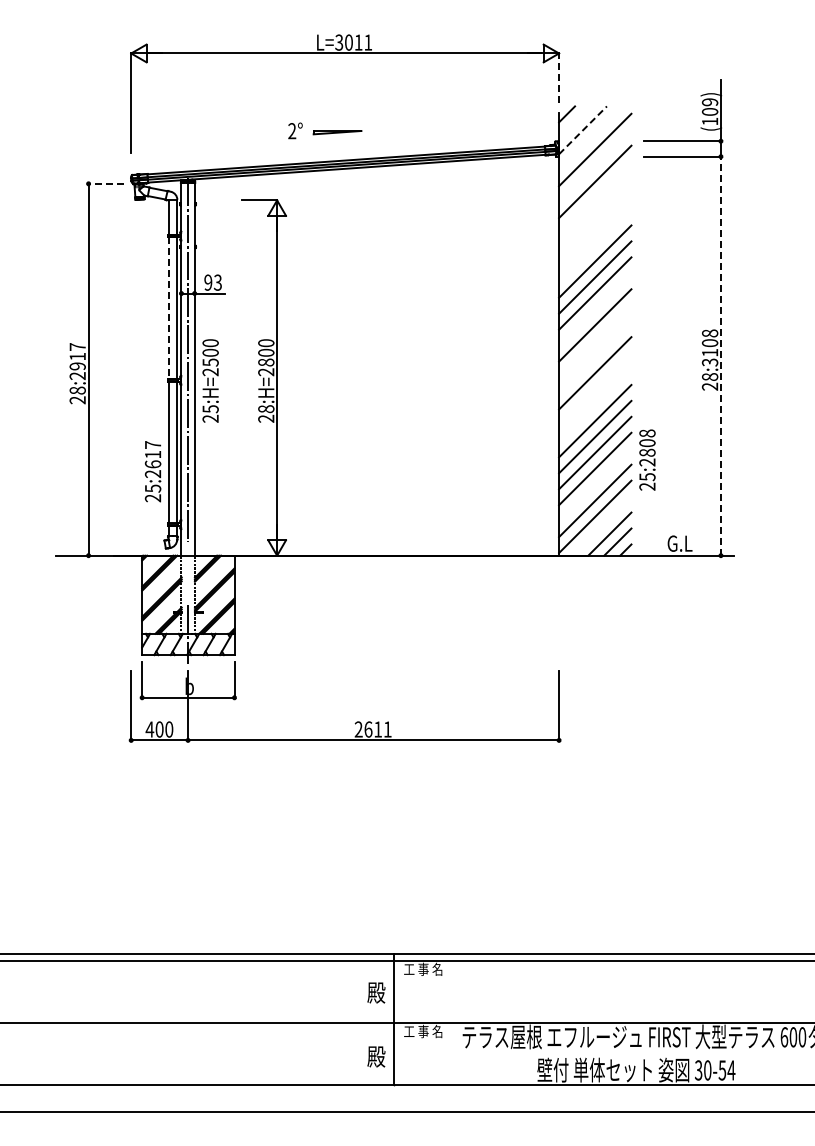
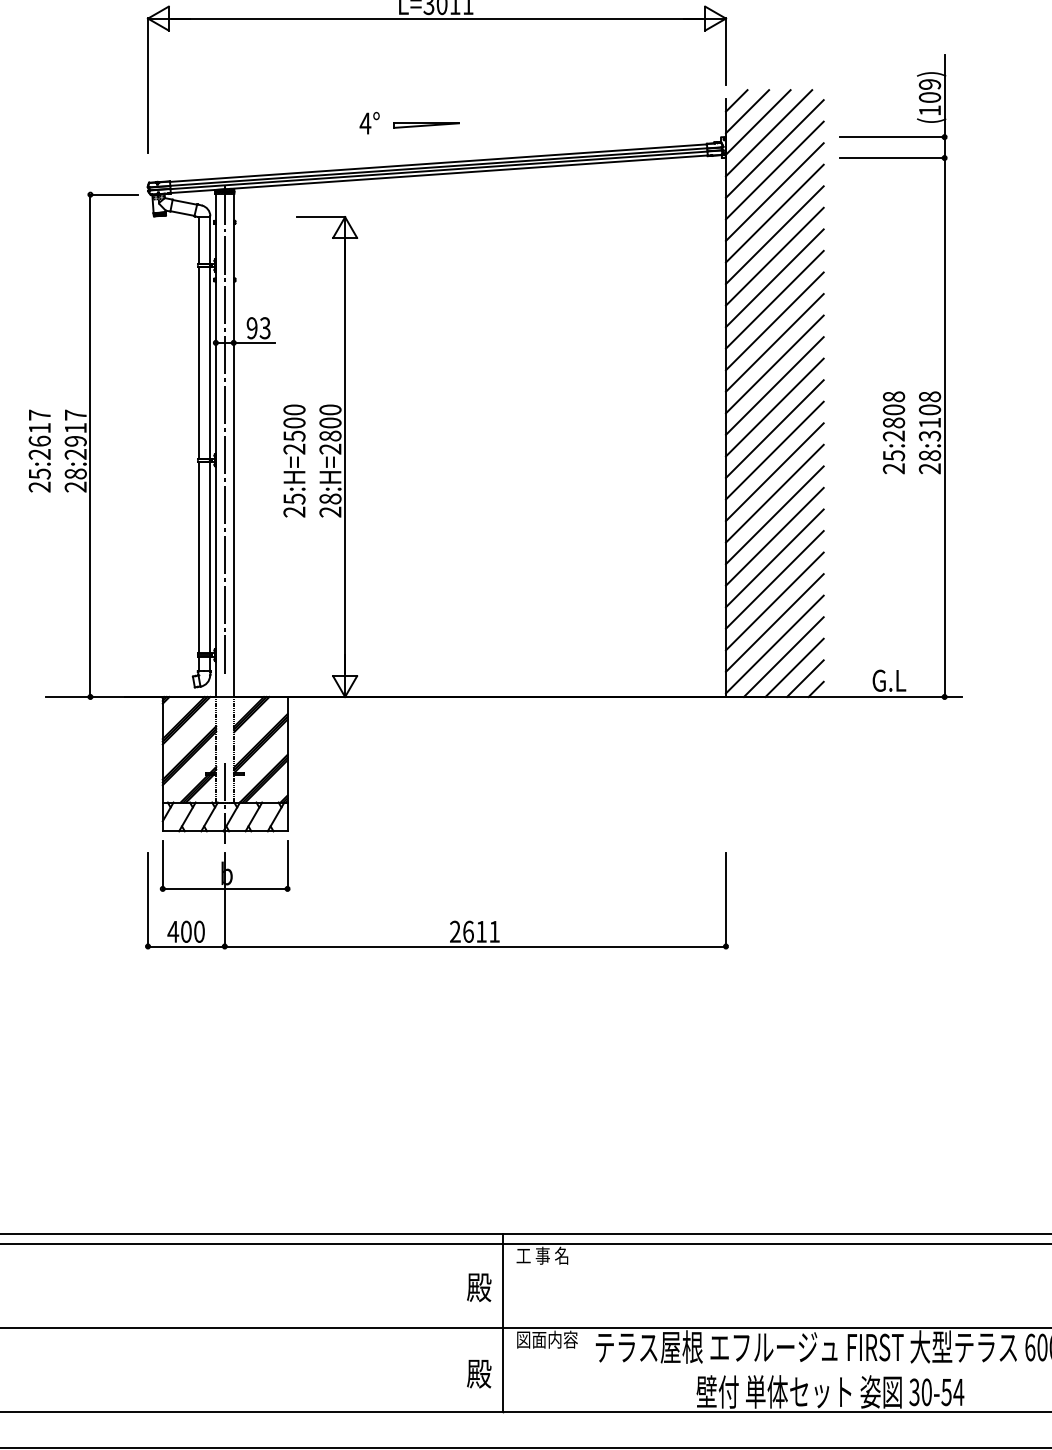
line: (559, 78) -> (726, 52), dashed -> solid
line: (574, 122) -> (746, 111), added
line: (583, 130) -> (758, 122), dashed -> solid
text: (291, 131) -> (364, 124), 2° -> 4°
line: (590, 138) -> (768, 133), added
line: (595, 165) -> (775, 169), added
line: (106, 183) -> (114, 194), dashed -> solid
line: (595, 197) -> (775, 213), added
line: (595, 213) -> (775, 234), added
line: (595, 229) -> (775, 256), added
line: (595, 245) -> (775, 277), added
line: (168, 308) -> (198, 363), dashed -> solid
line: (595, 309) -> (775, 364), added
line: (595, 341) -> (775, 407), added
line: (720, 355) -> (944, 426), dashed -> solid
line: (595, 357) -> (775, 429), added
text: (210, 380) -> (294, 460), moved
line: (595, 389) -> (775, 472), added
line: (595, 405) -> (775, 494), added
text: (647, 459) -> (894, 431), moved
text: (152, 471) -> (38, 450), moved
line: (595, 484) -> (775, 600), added
line: (601, 525) -> (783, 656), added
text: (426, 1031) -> (546, 1339), 工 事 名 -> 図面内容

